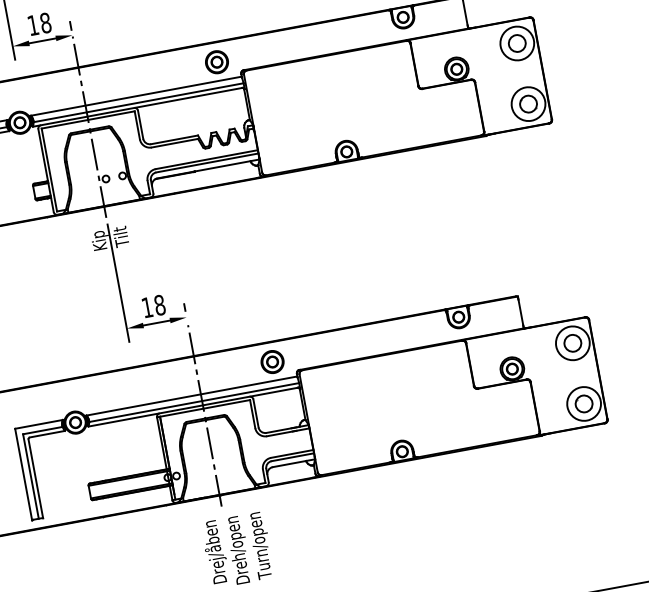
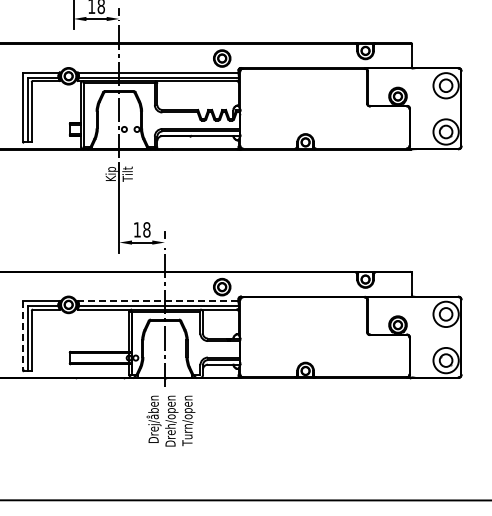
line: (191, 396) -> (157, 301), solid -> dashed
line: (23, 475) -> (23, 336), solid -> dashed

